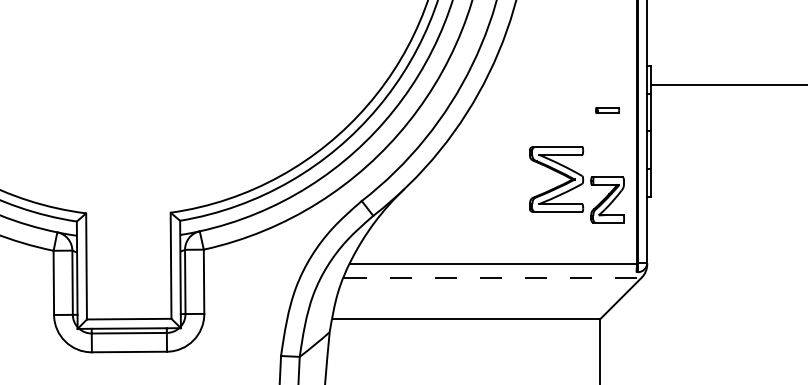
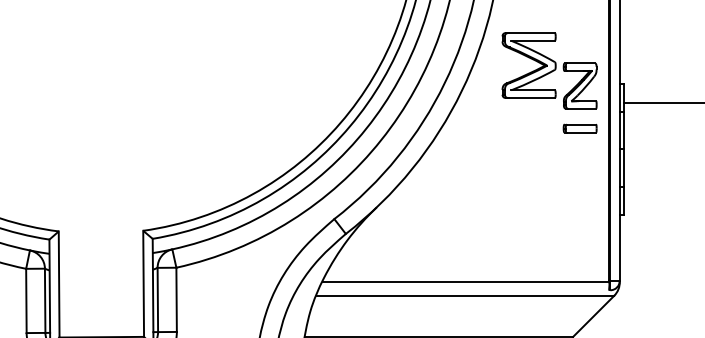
part: (607, 110) -> (580, 128), size x1.43
part: (576, 184) -> (549, 70), moved
line: (493, 277) -> (466, 295), dashed -> solid

